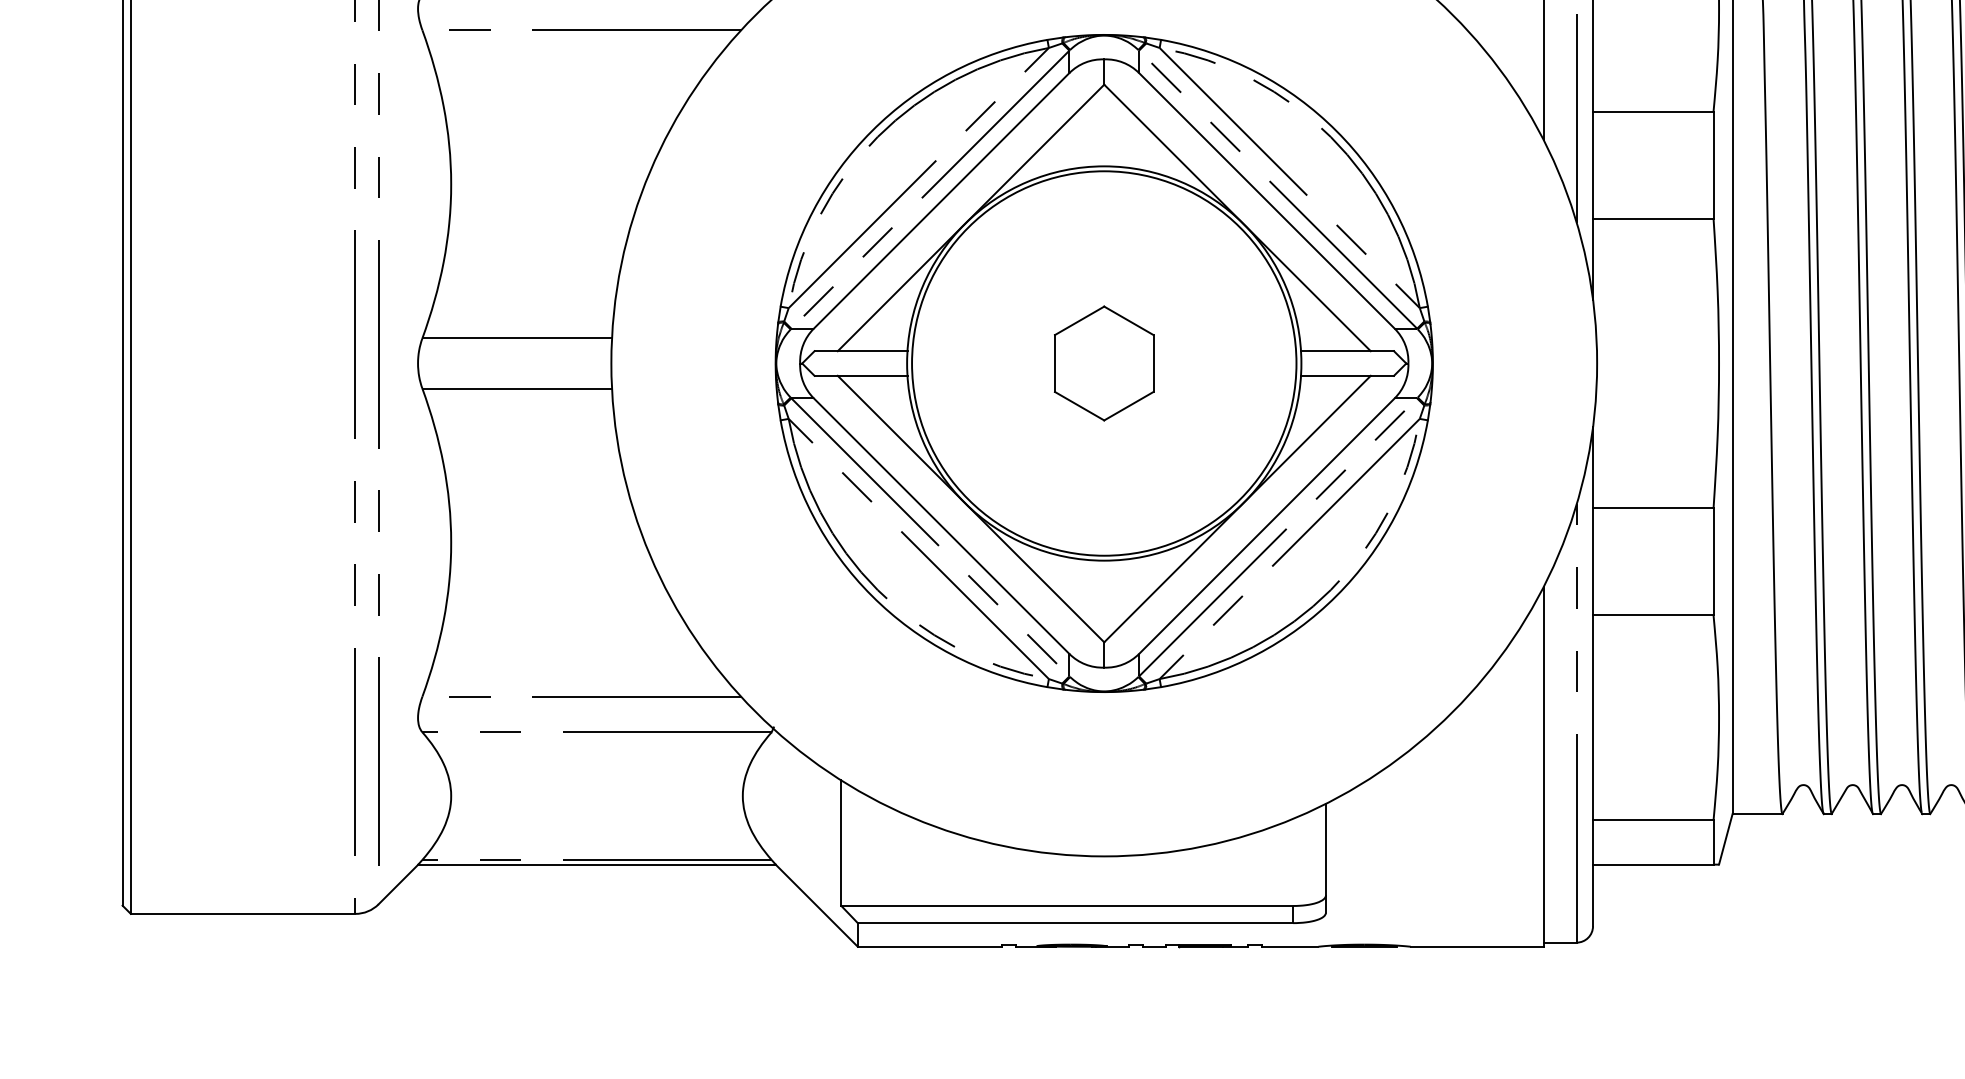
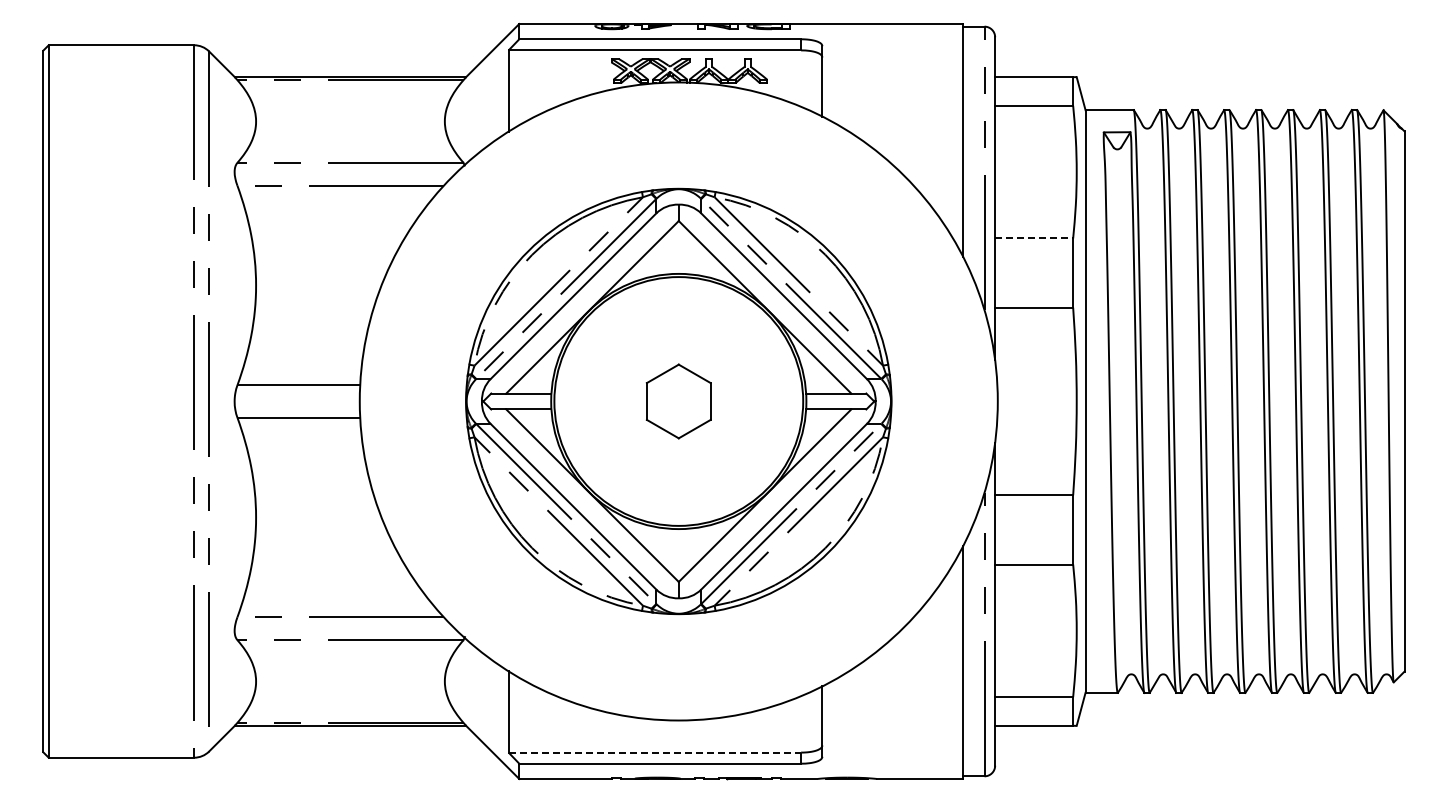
line: (1653, 111) -> (1034, 238), solid -> dashed
line: (1068, 905) -> (655, 752), solid -> dashed

